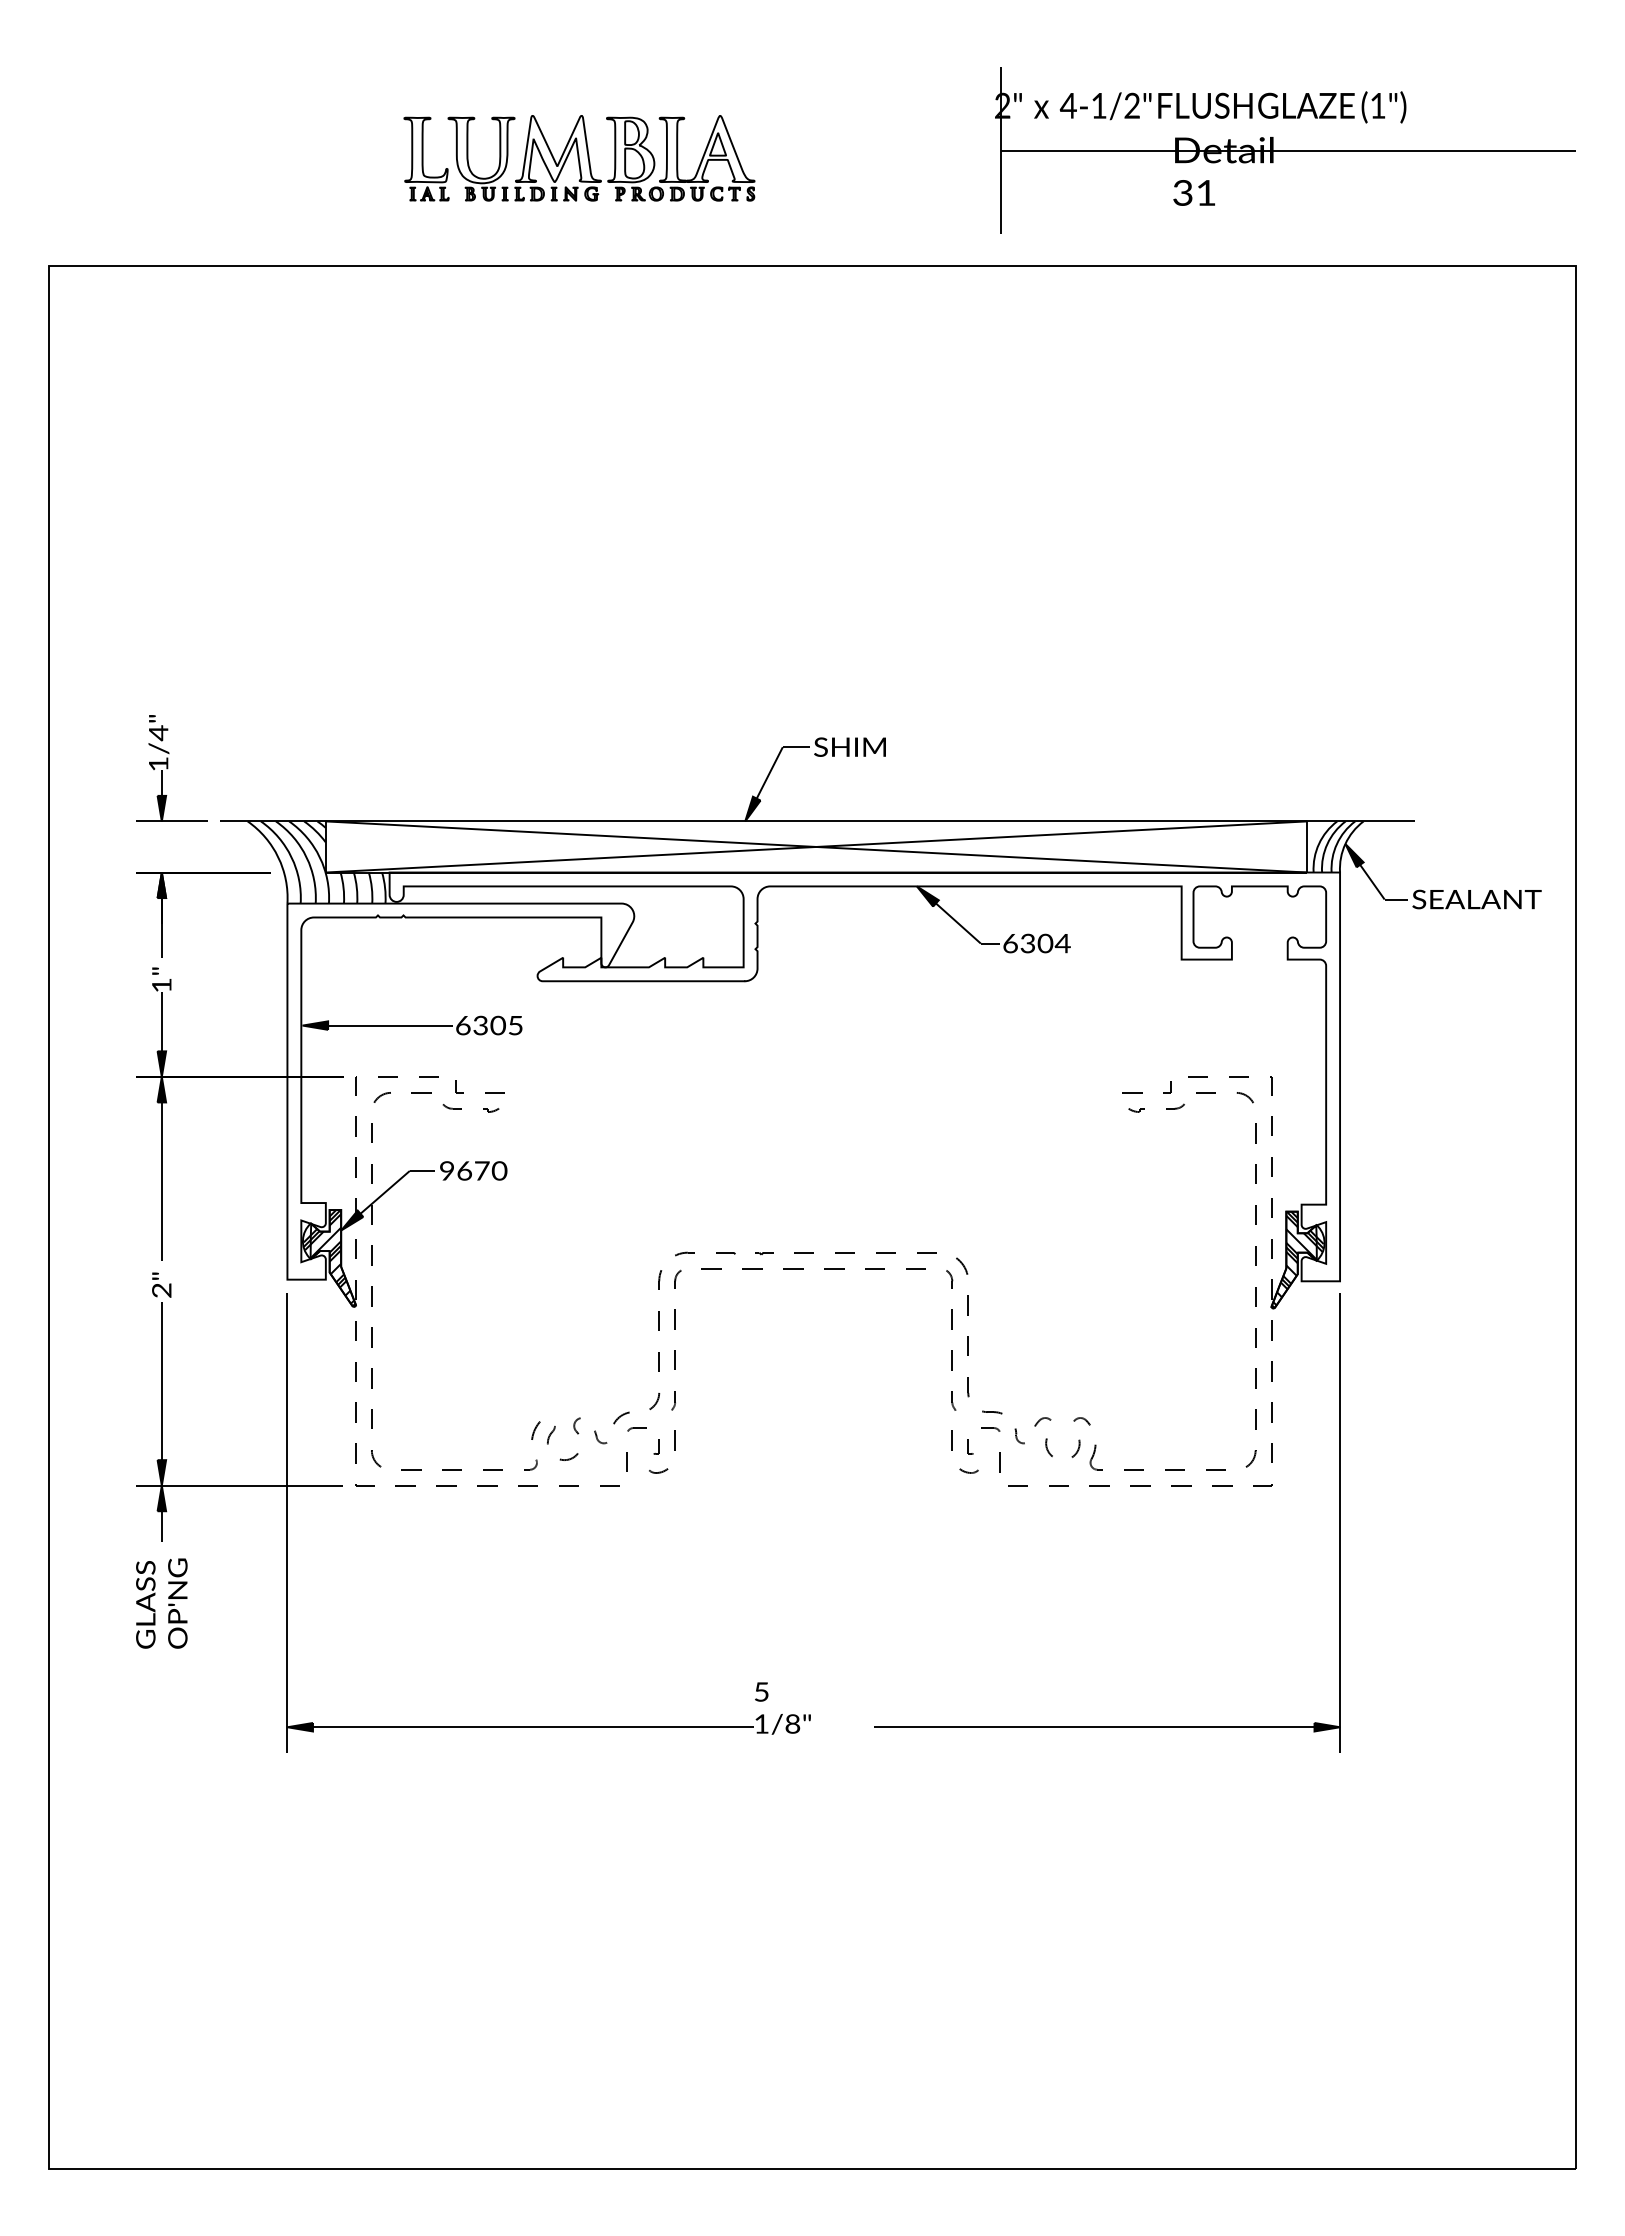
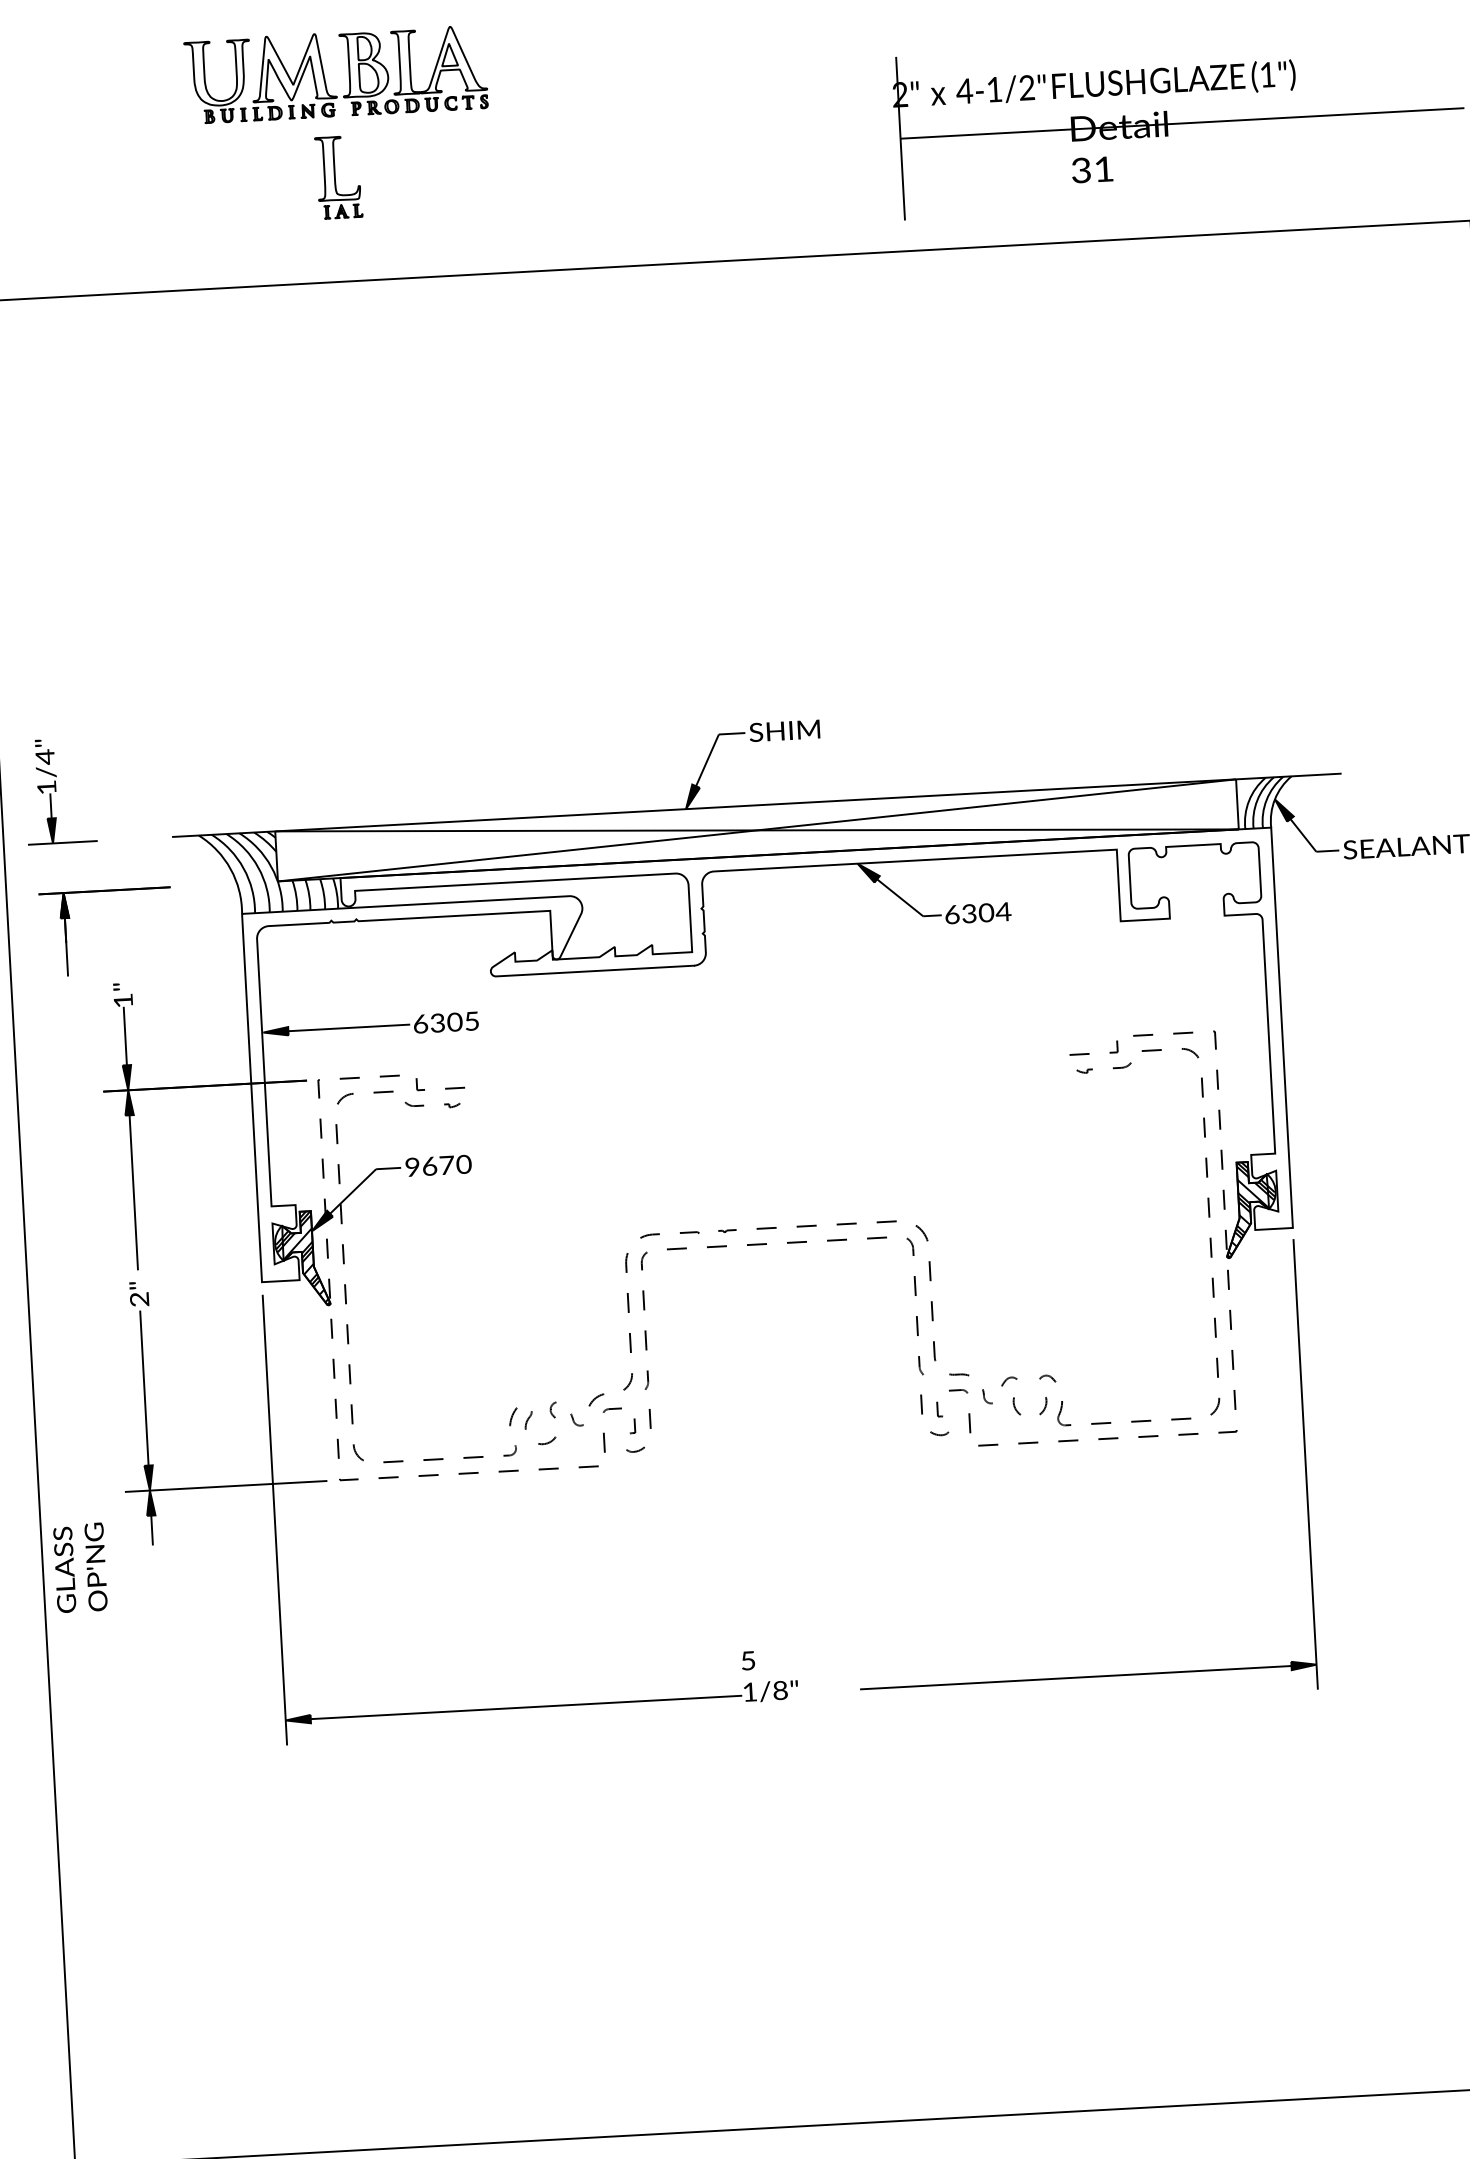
part: (590, 161) -> (325, 78), moved
part: (171, 768) -> (59, 791), moved
part: (167, 898) -> (70, 918), moved
text: (161, 1603) -> (80, 1567), moved

